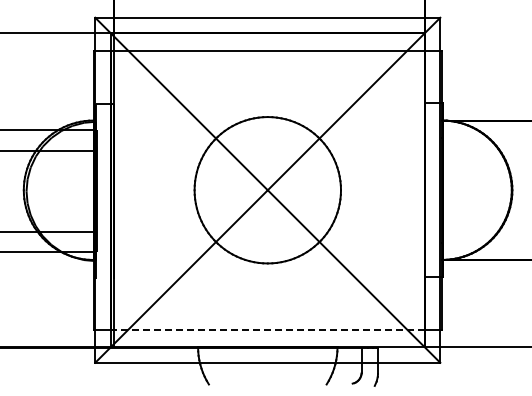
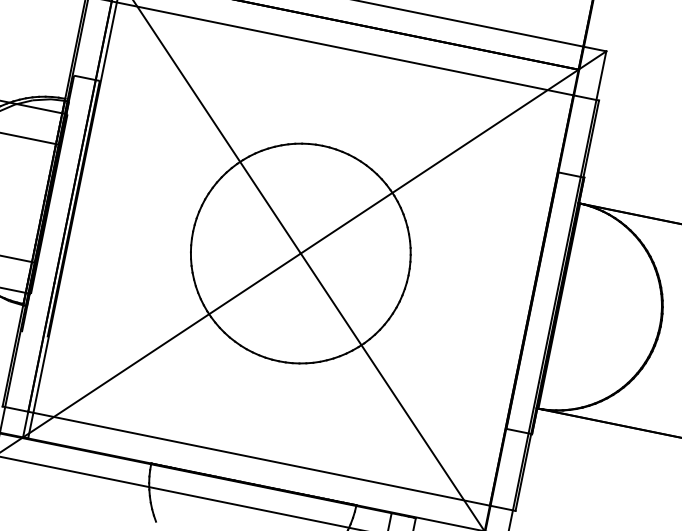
line: (267, 329) -> (258, 458), dashed -> solid

